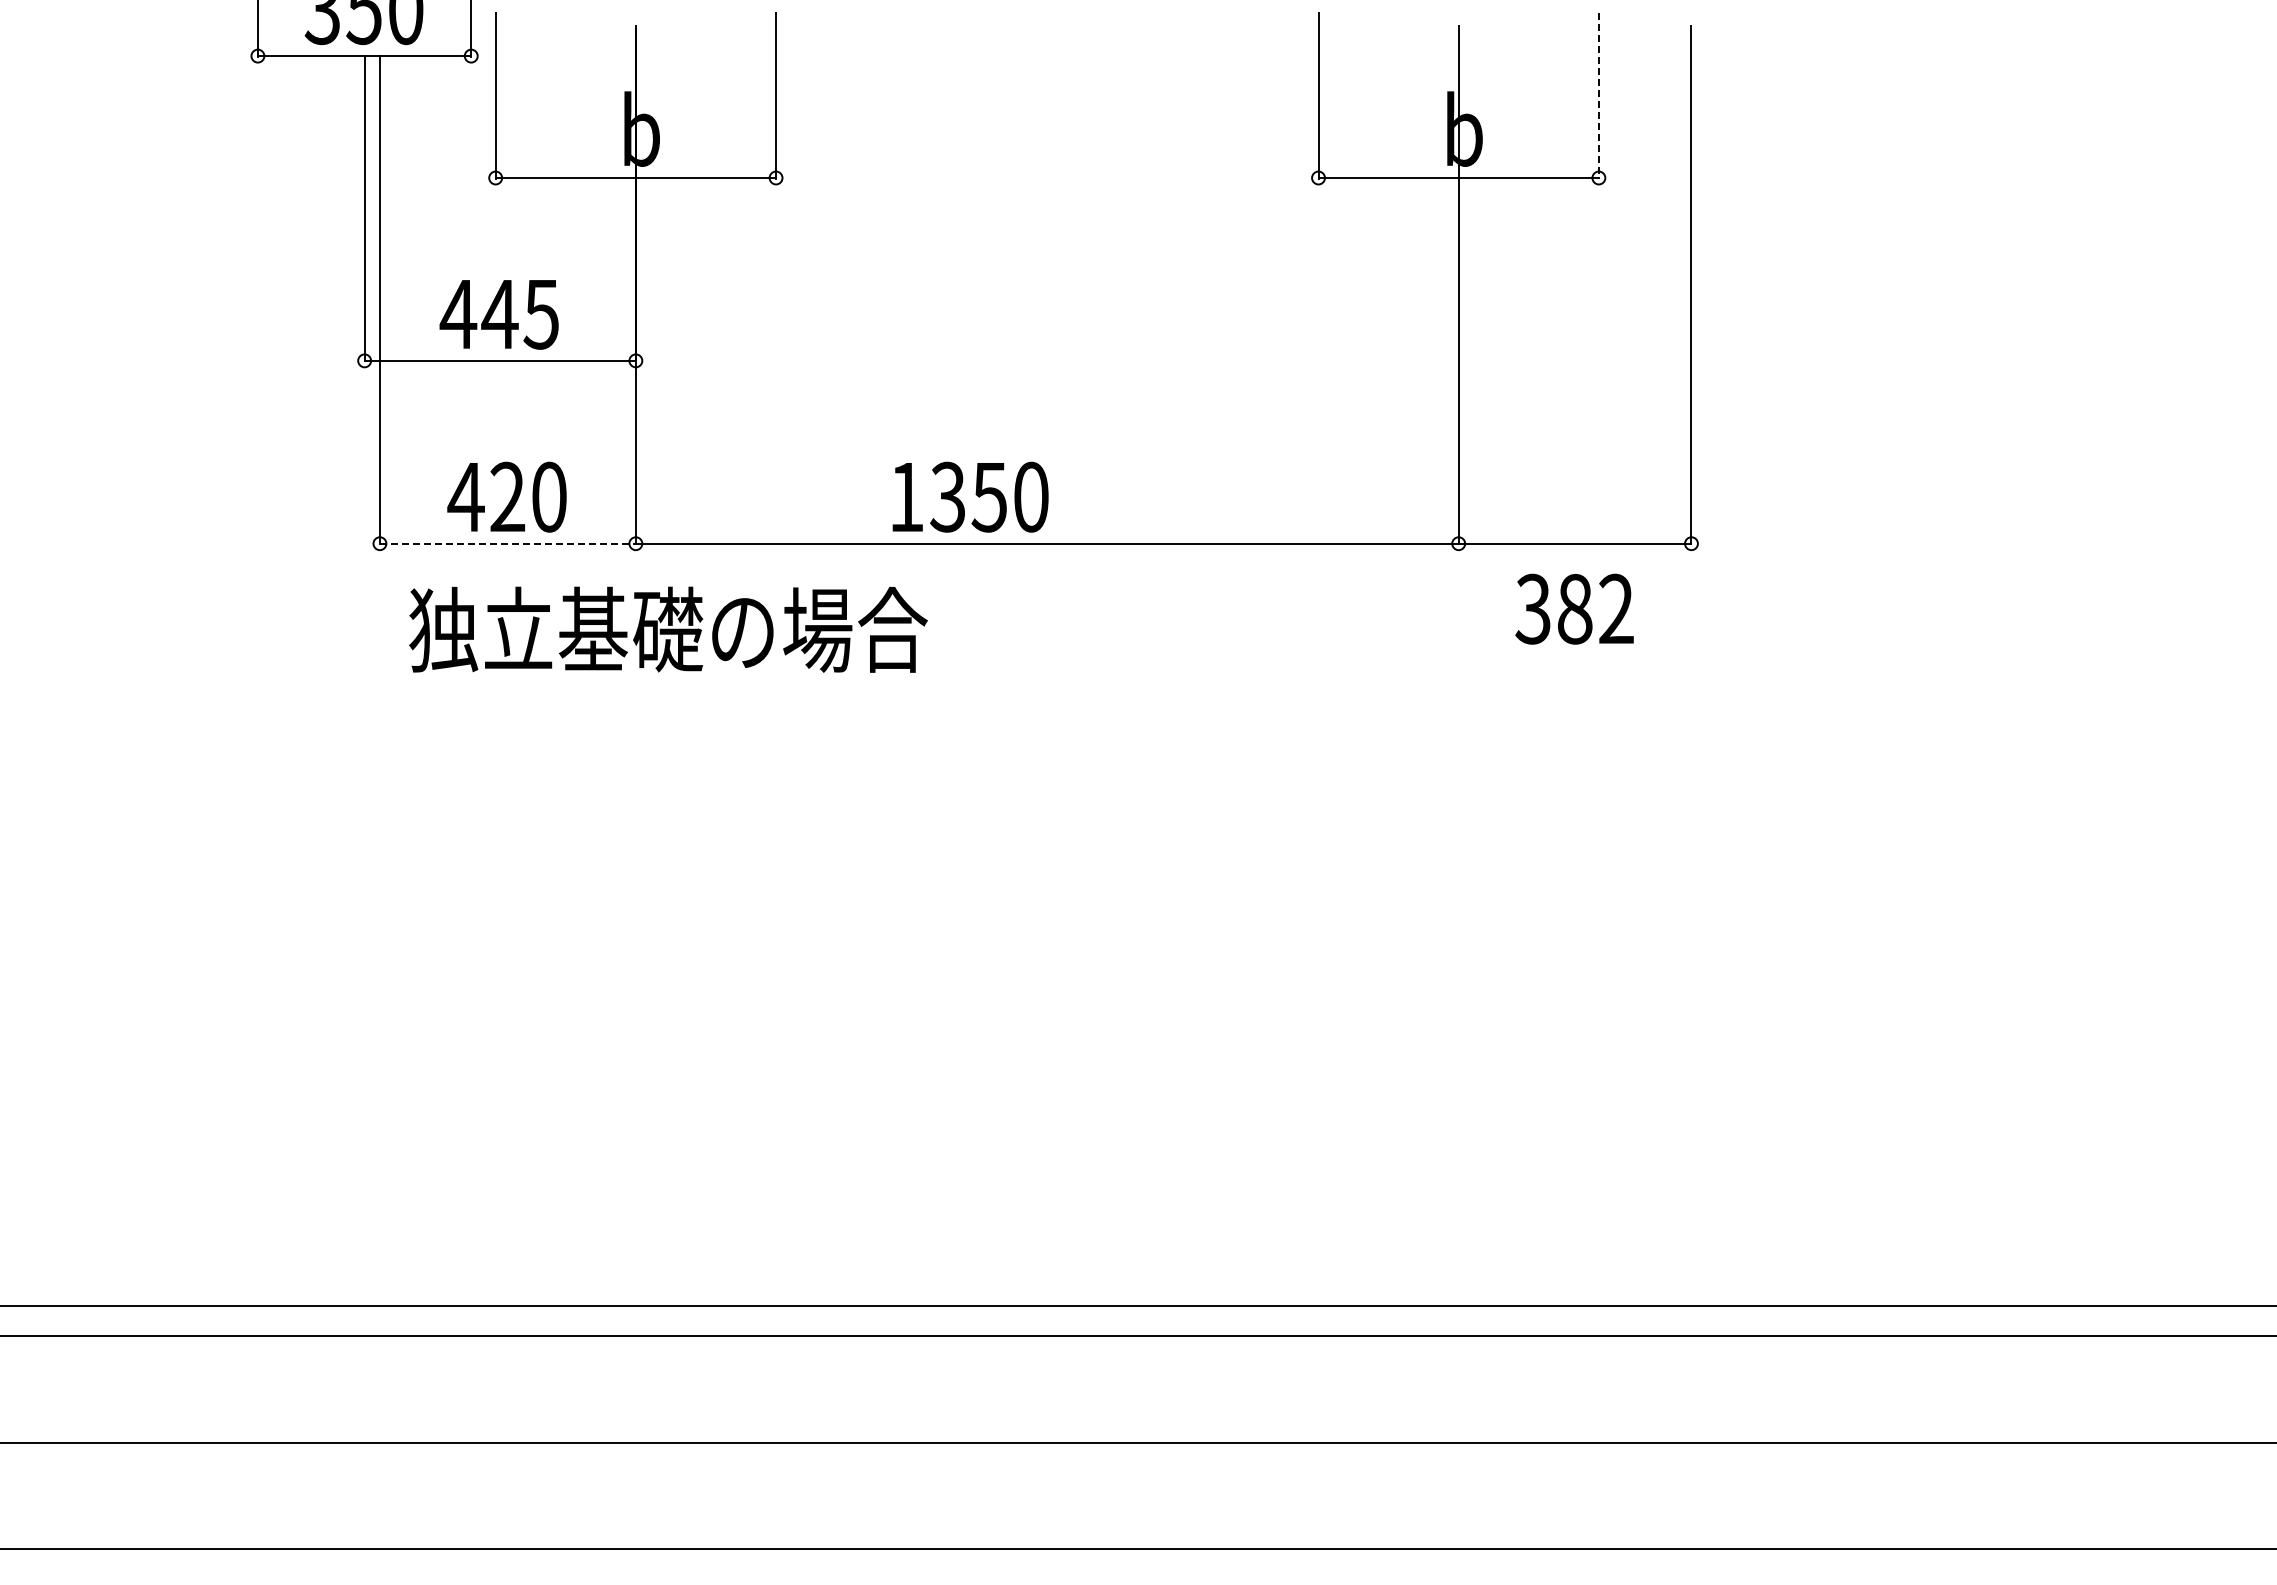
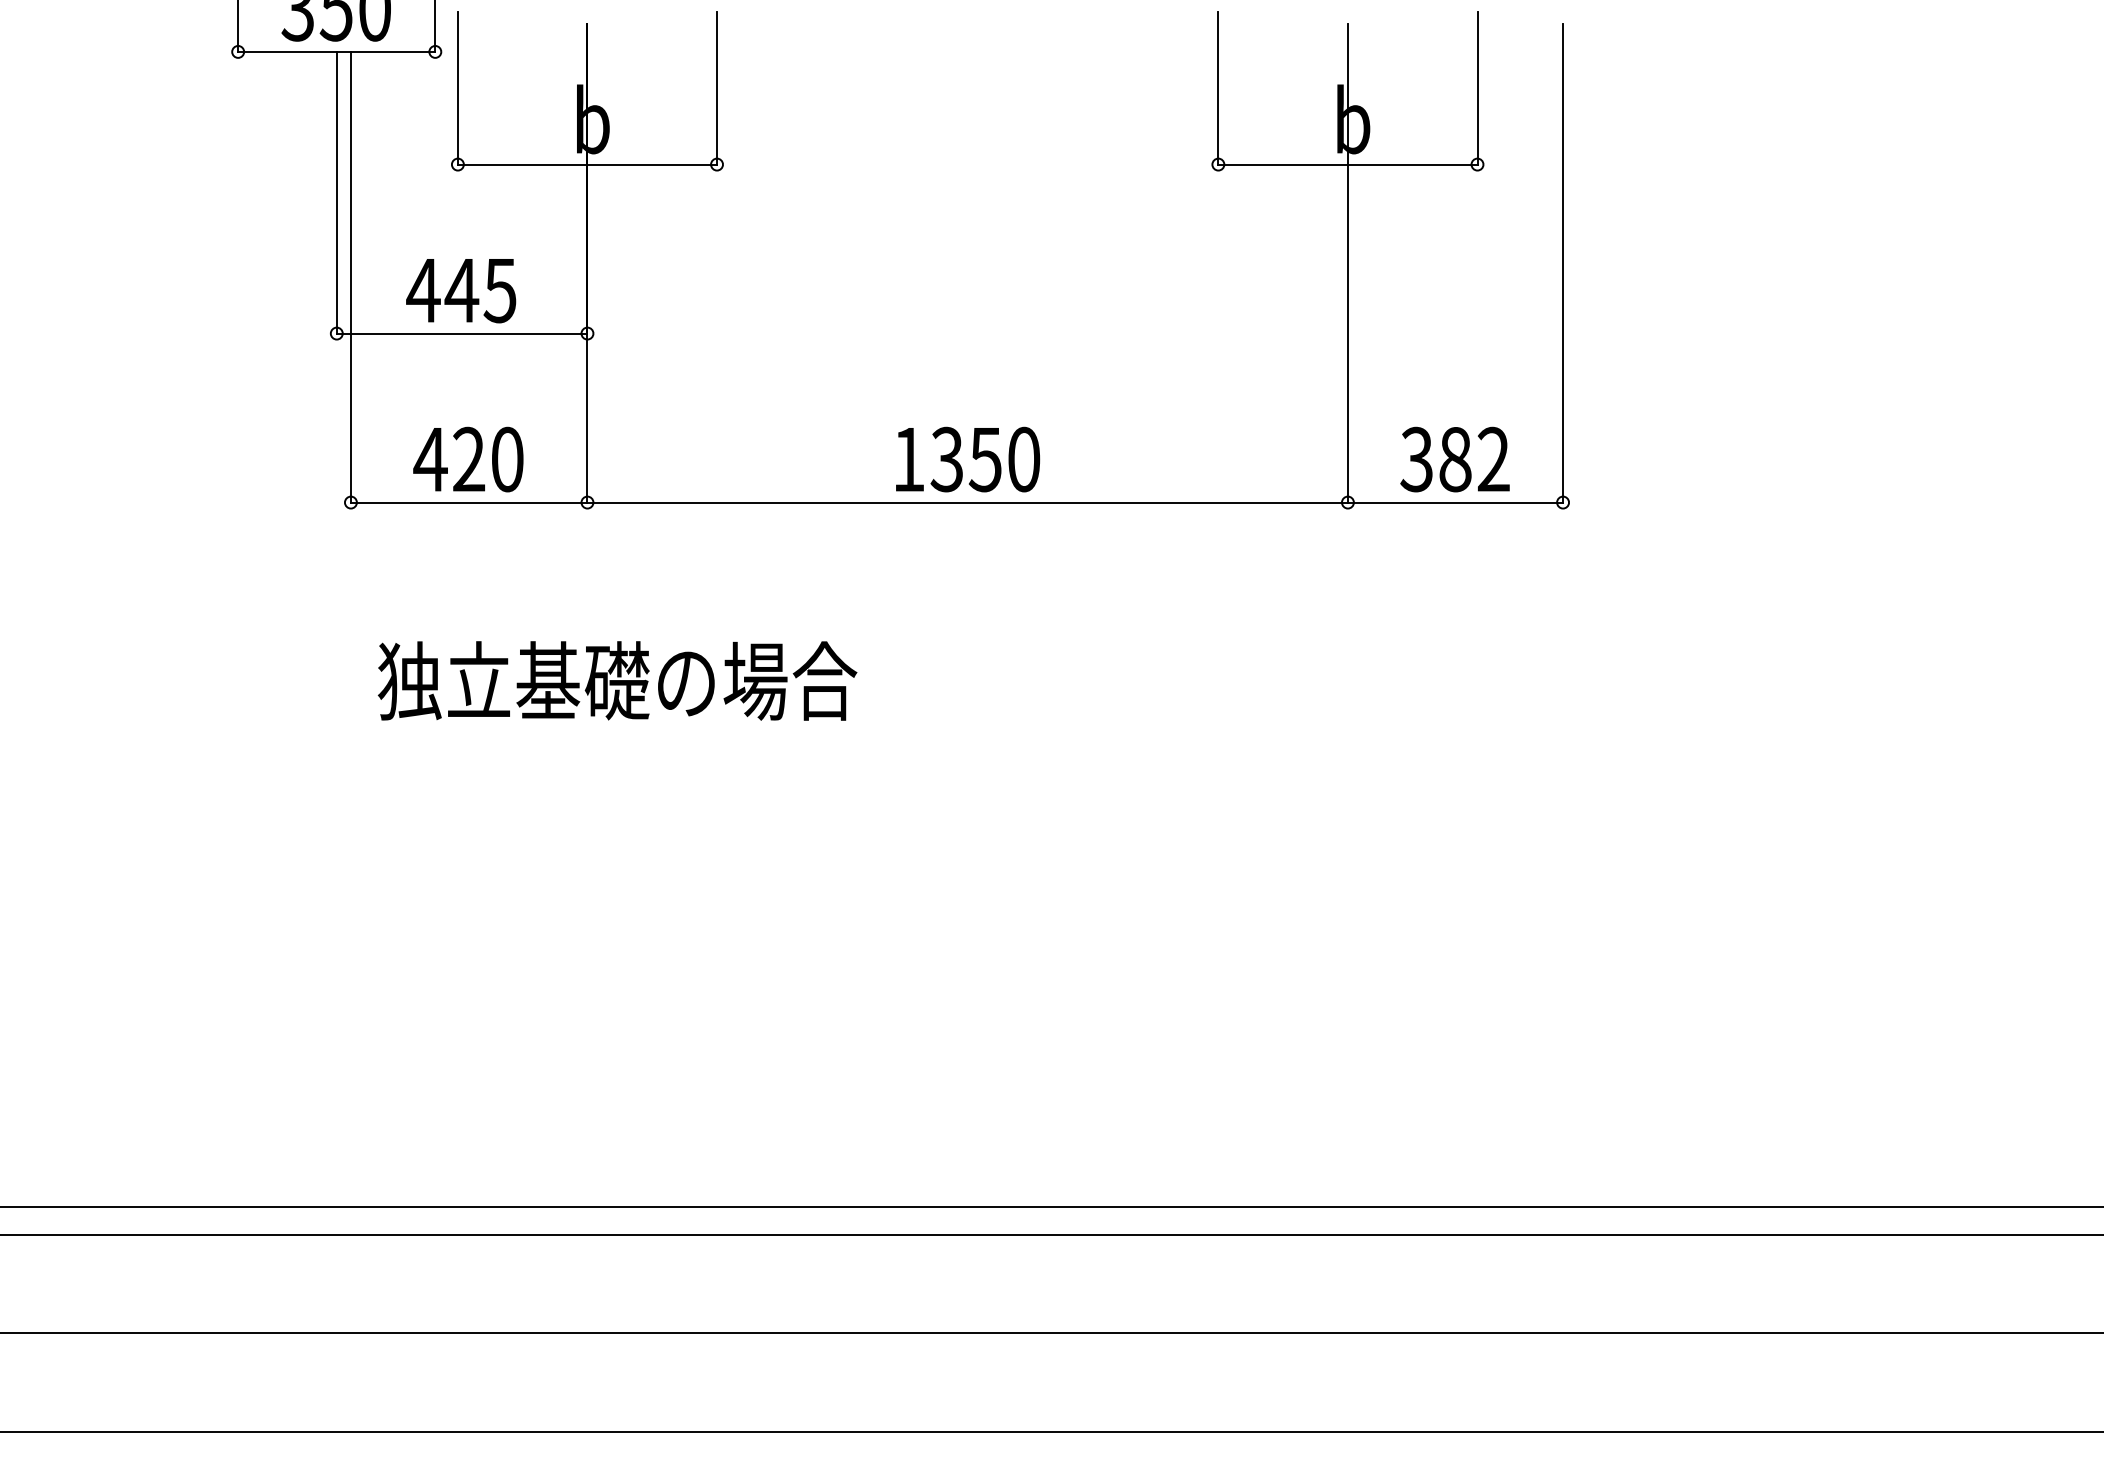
line: (1598, 96) -> (1477, 89), dashed -> solid
text: (970, 496) -> (967, 458), moved
line: (507, 543) -> (468, 502), dashed -> solid
text: (1574, 608) -> (1454, 458), moved
text: (668, 629) -> (617, 680), moved

